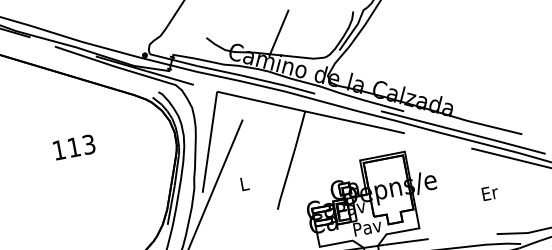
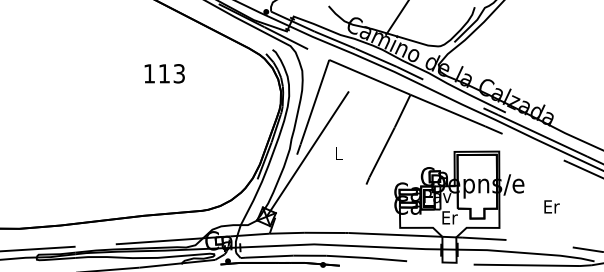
text: (74, 147) -> (164, 73), moved
text: (489, 192) -> (551, 206), moved
text: (367, 227) -> (449, 217), Pav -> Er

